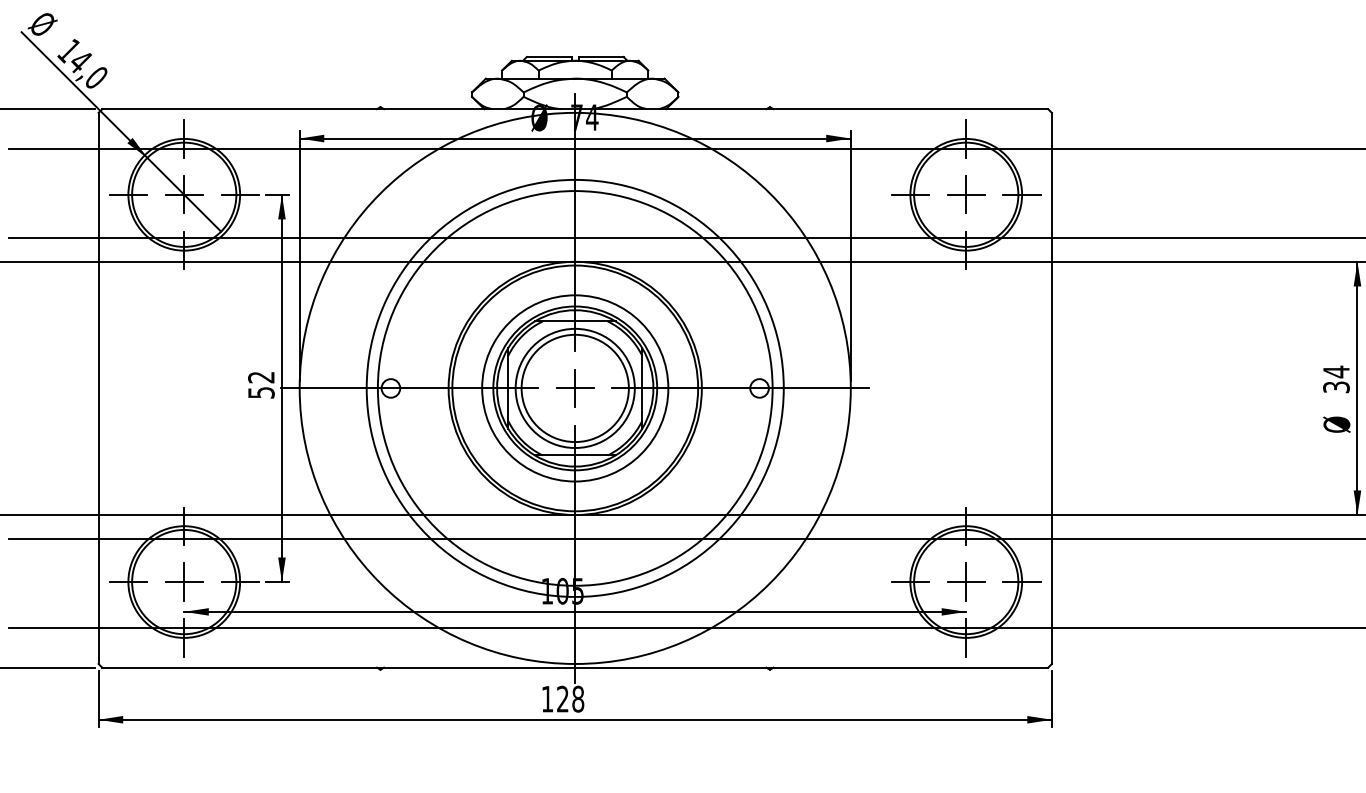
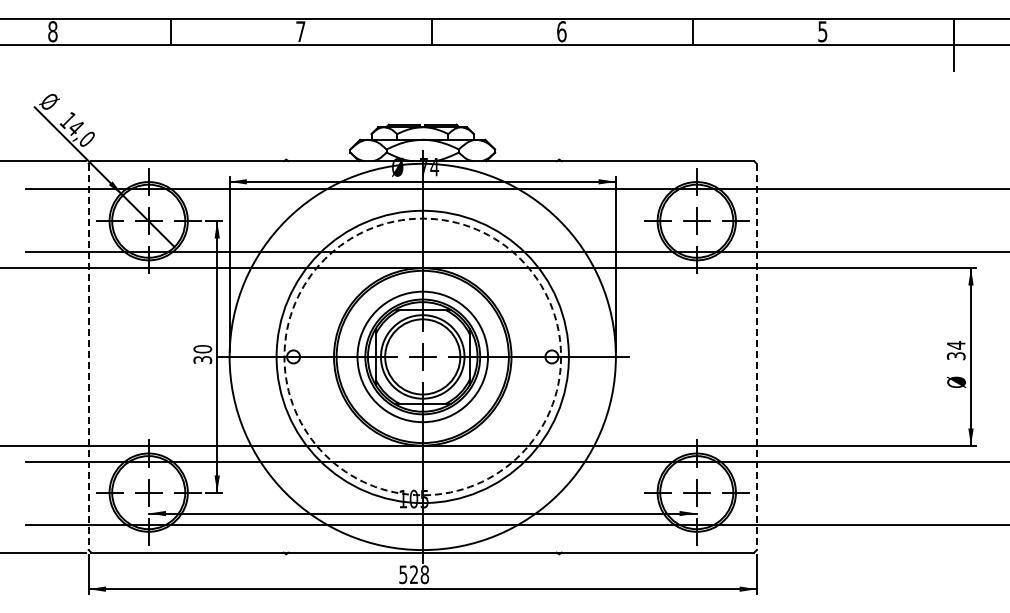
text: (260, 384) -> (202, 354), 52 -> 30
circle: (574, 387) -> (422, 356), solid -> dashed
line: (98, 389) -> (88, 357), solid -> dashed
line: (1051, 389) -> (756, 357), solid -> dashed
text: (547, 698) -> (403, 574), 128 -> 528

